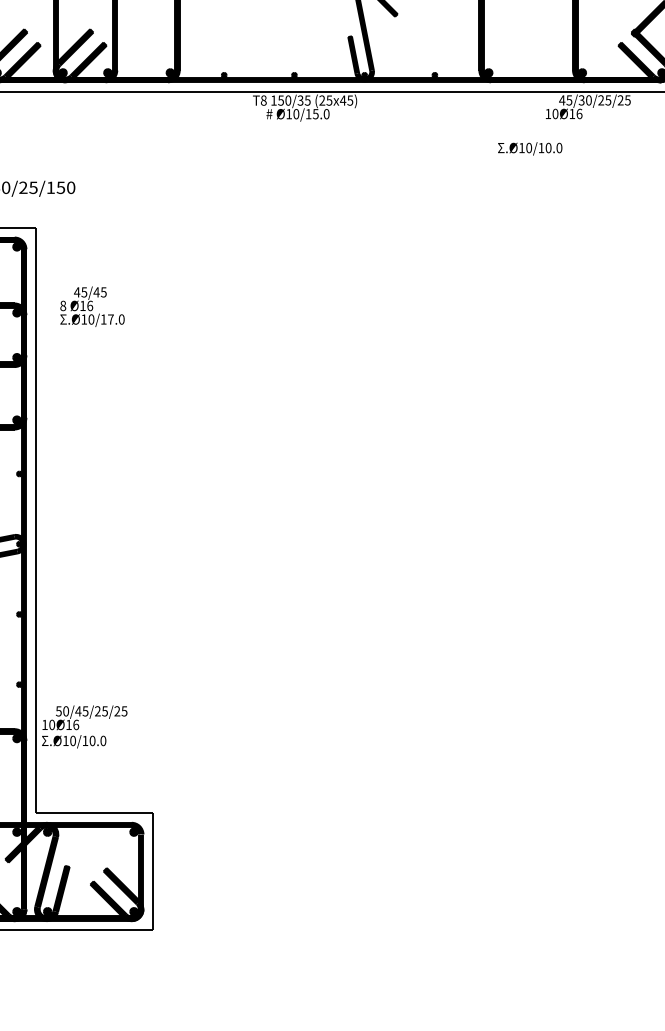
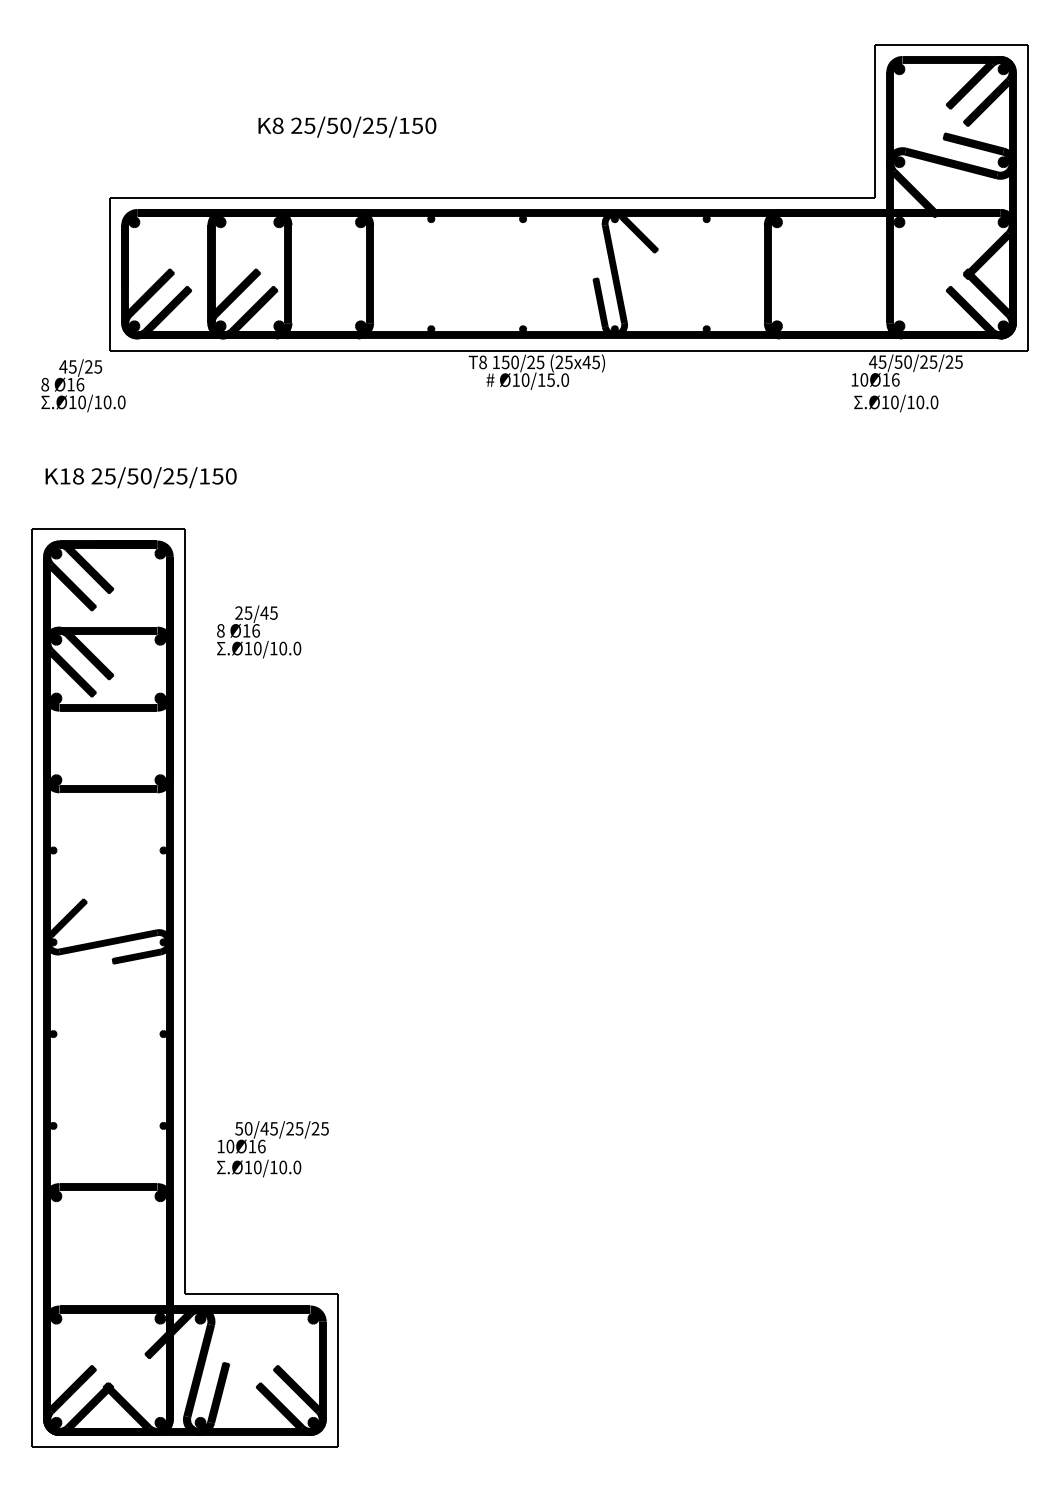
text: (581, 99) -> (898, 361), 45/30/25/25 -> 45/50/25/25
text: (300, 100) -> (530, 362), 150/35 -> 150/25
text: (530, 148) -> (896, 403), moved
text: (76, 291) -> (238, 612), 45/45 -> 25/45
text: (111, 319) -> (283, 648), .Ø10/17.0 -> .Ø10/10.0
text: (84, 727) -> (272, 1149), moved

